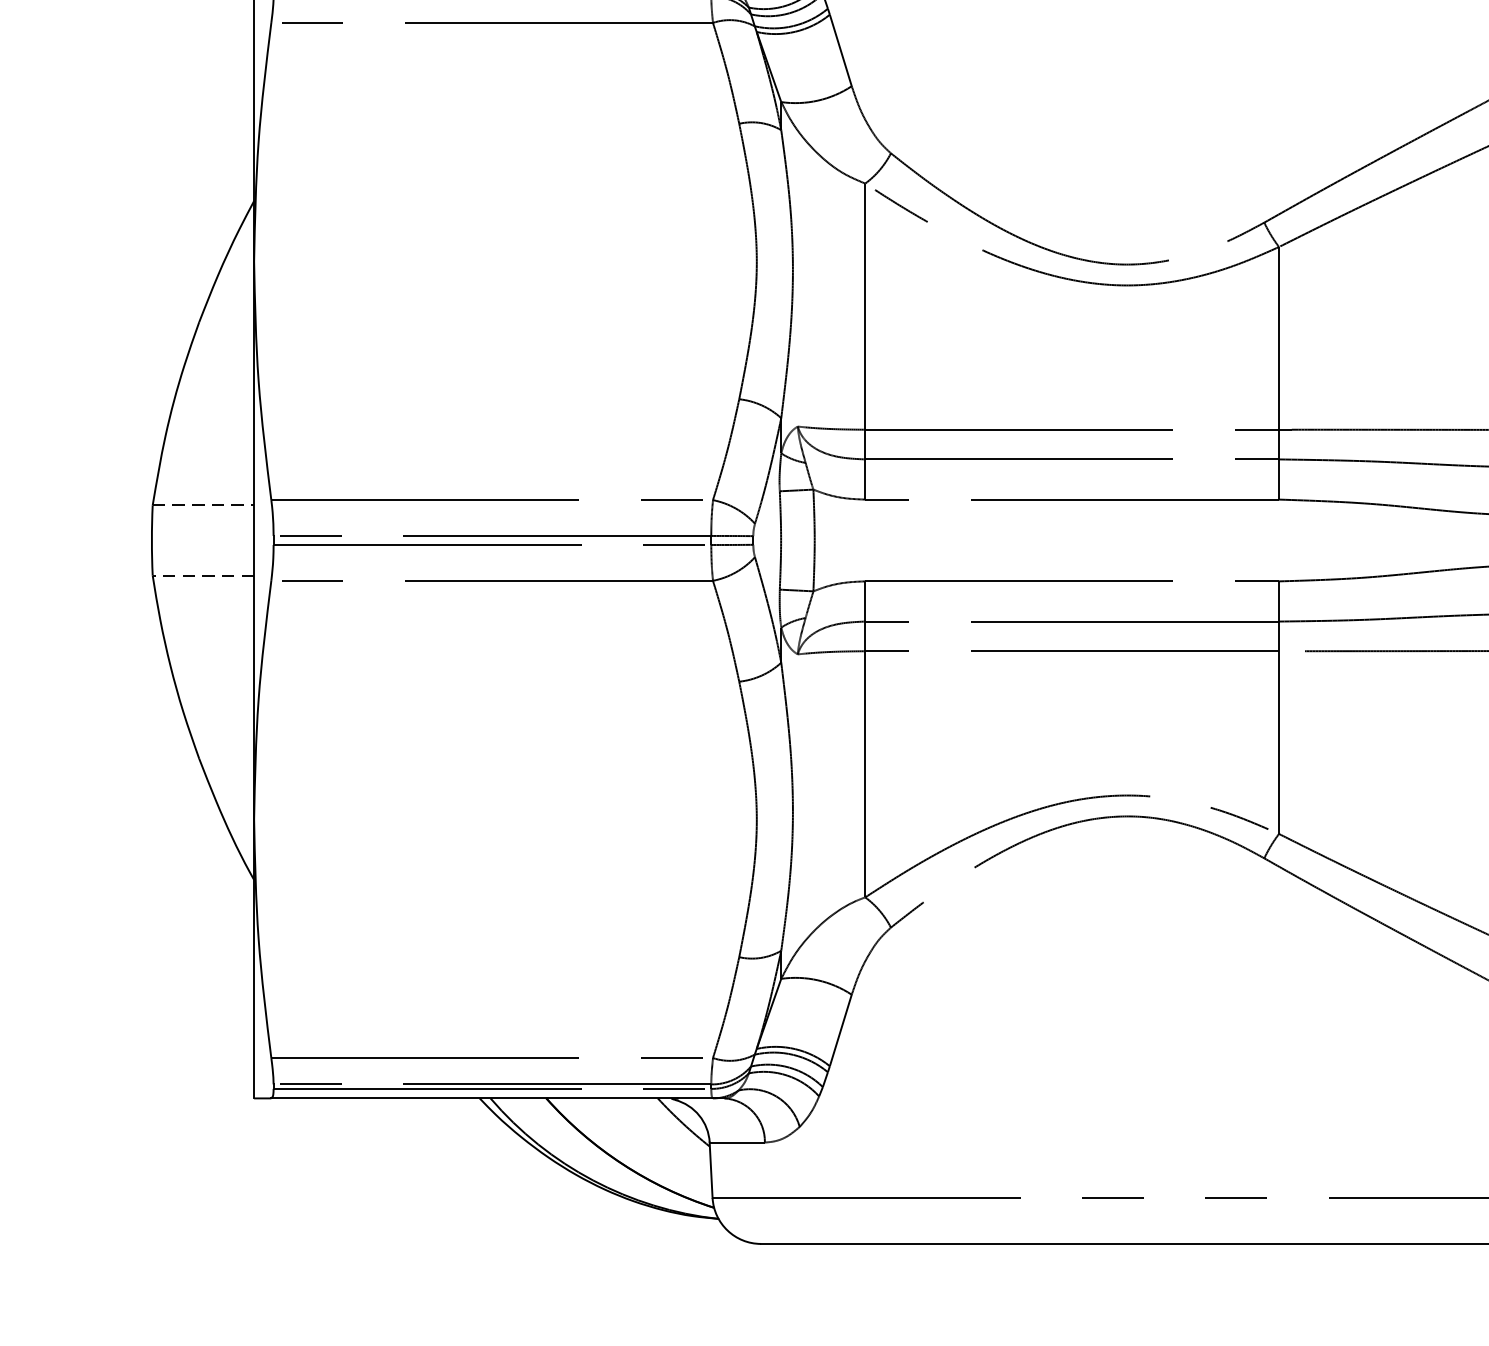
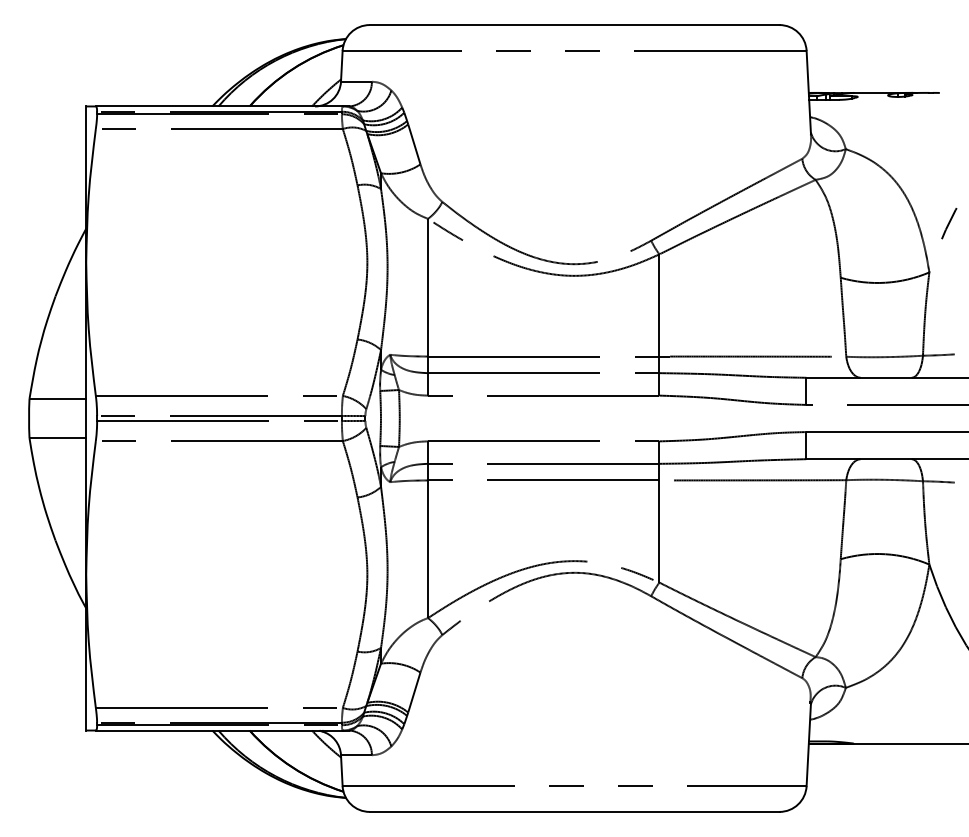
line: (204, 504) -> (58, 398), dashed -> solid
line: (202, 576) -> (57, 438), dashed -> solid

